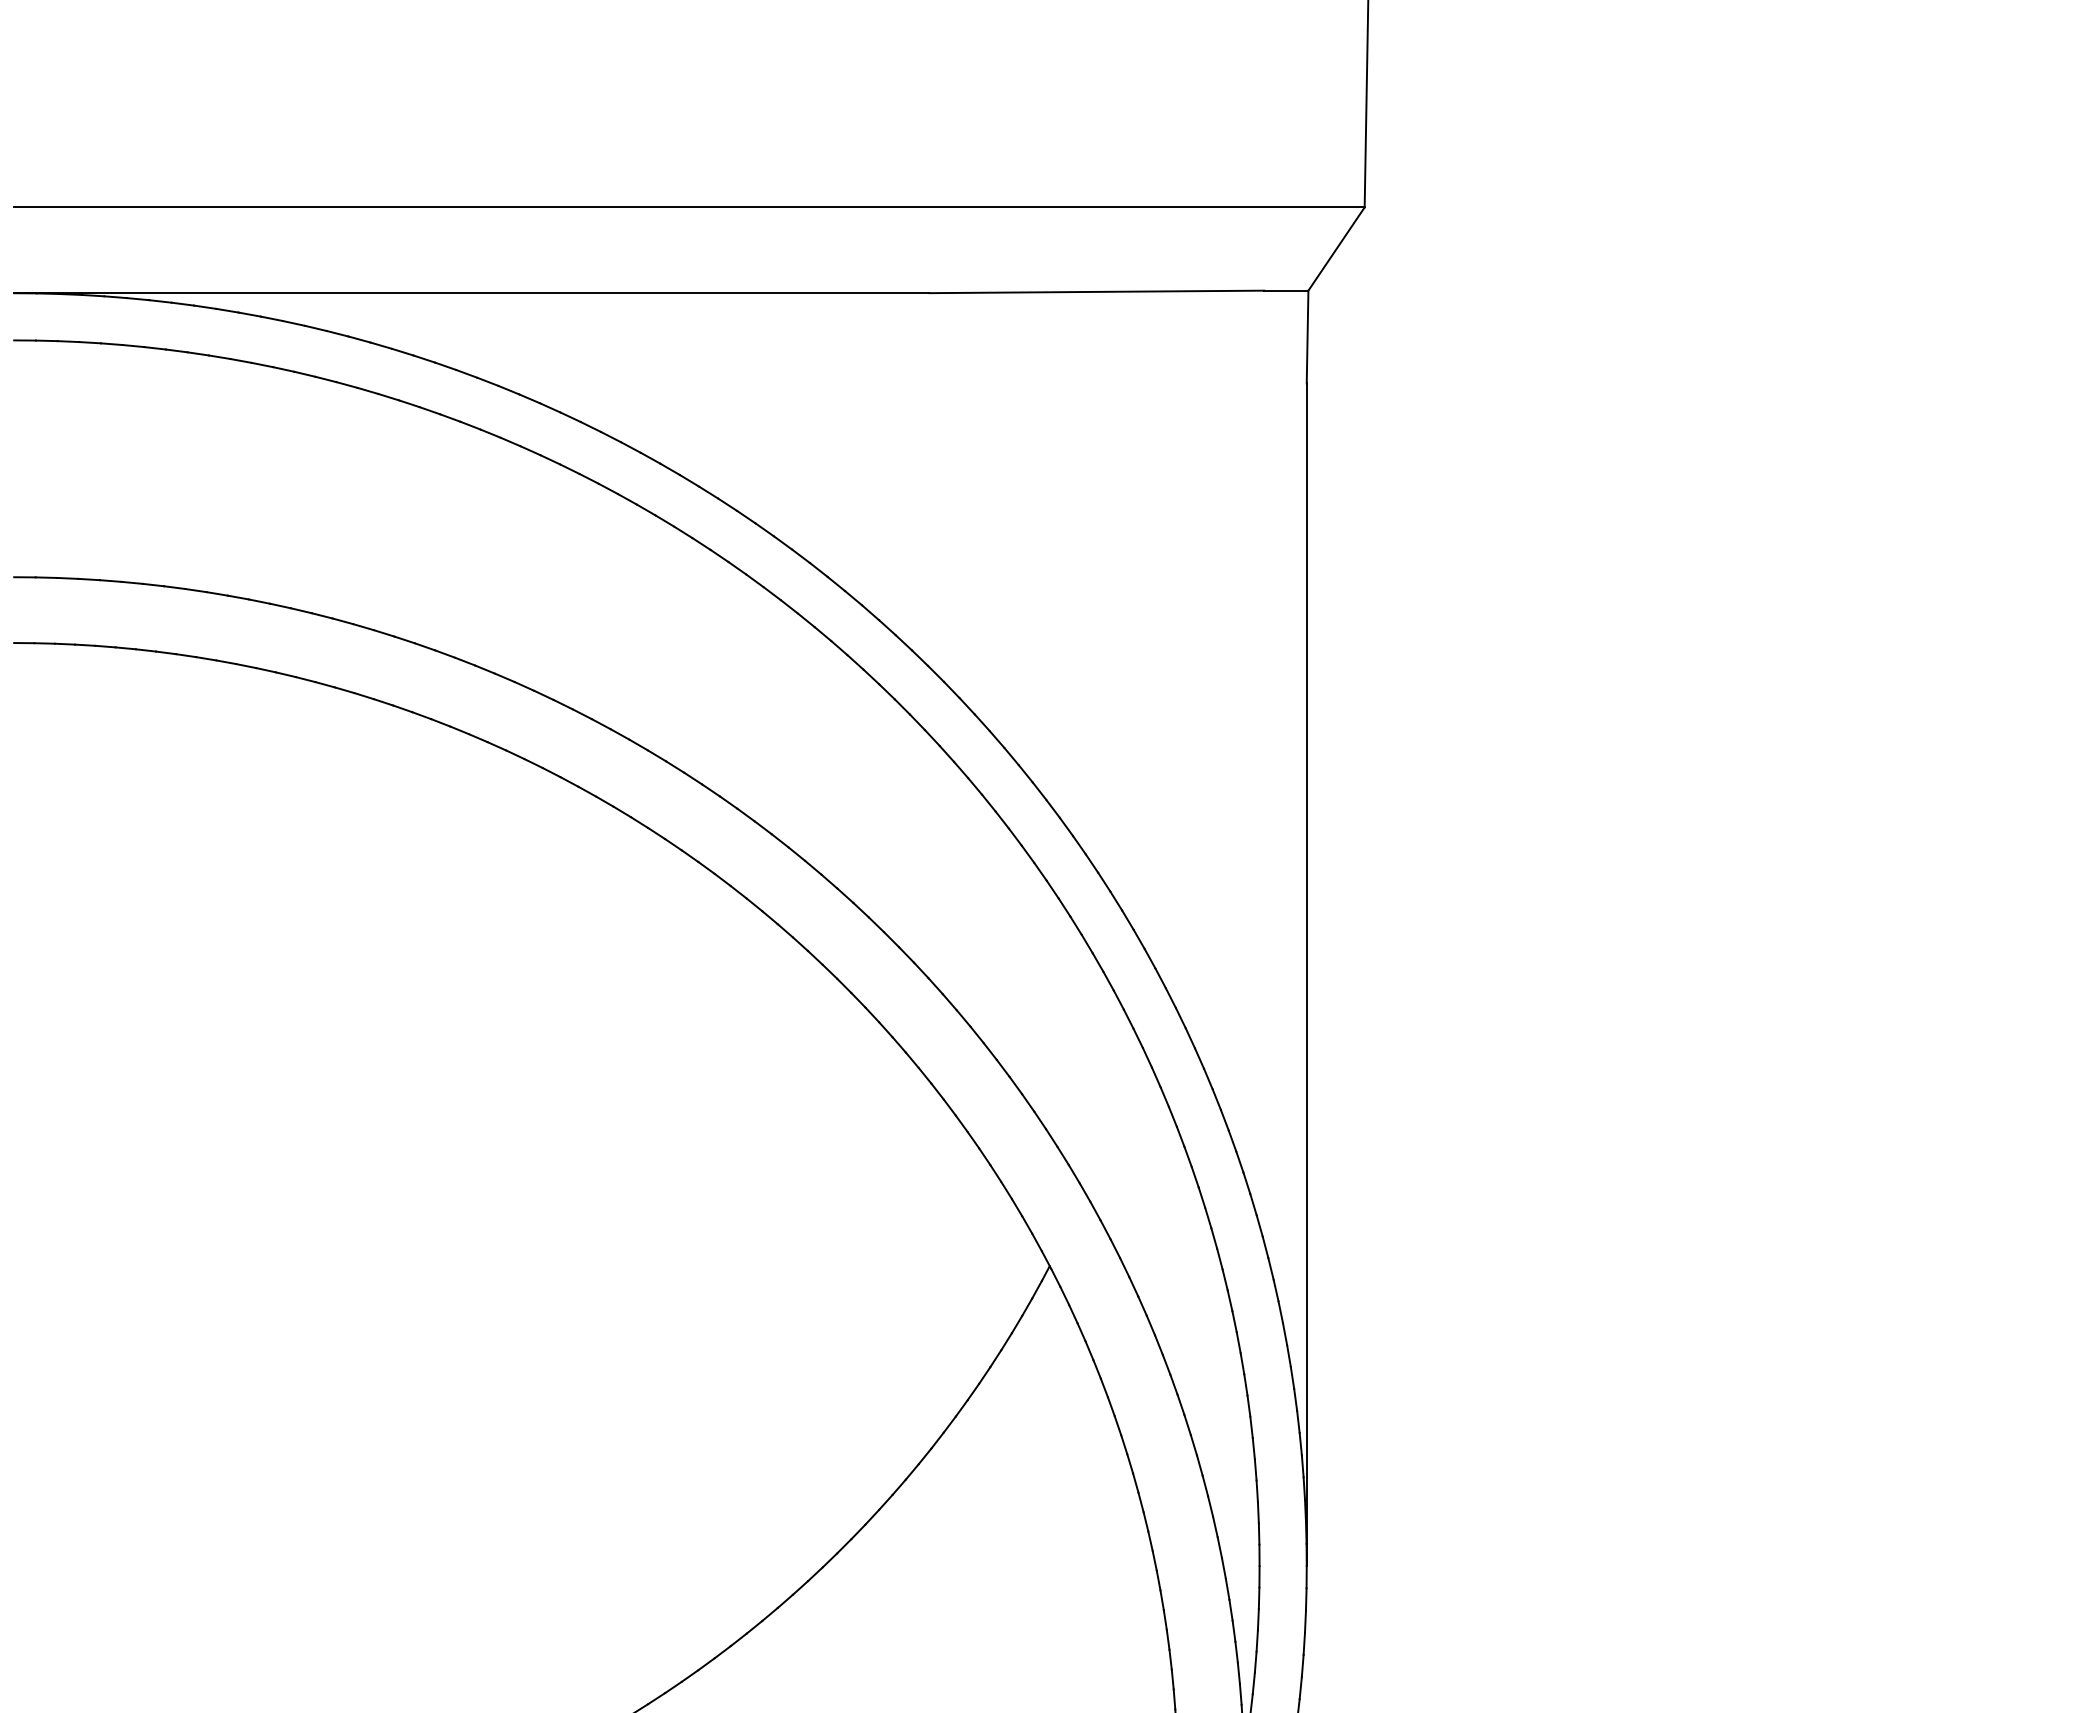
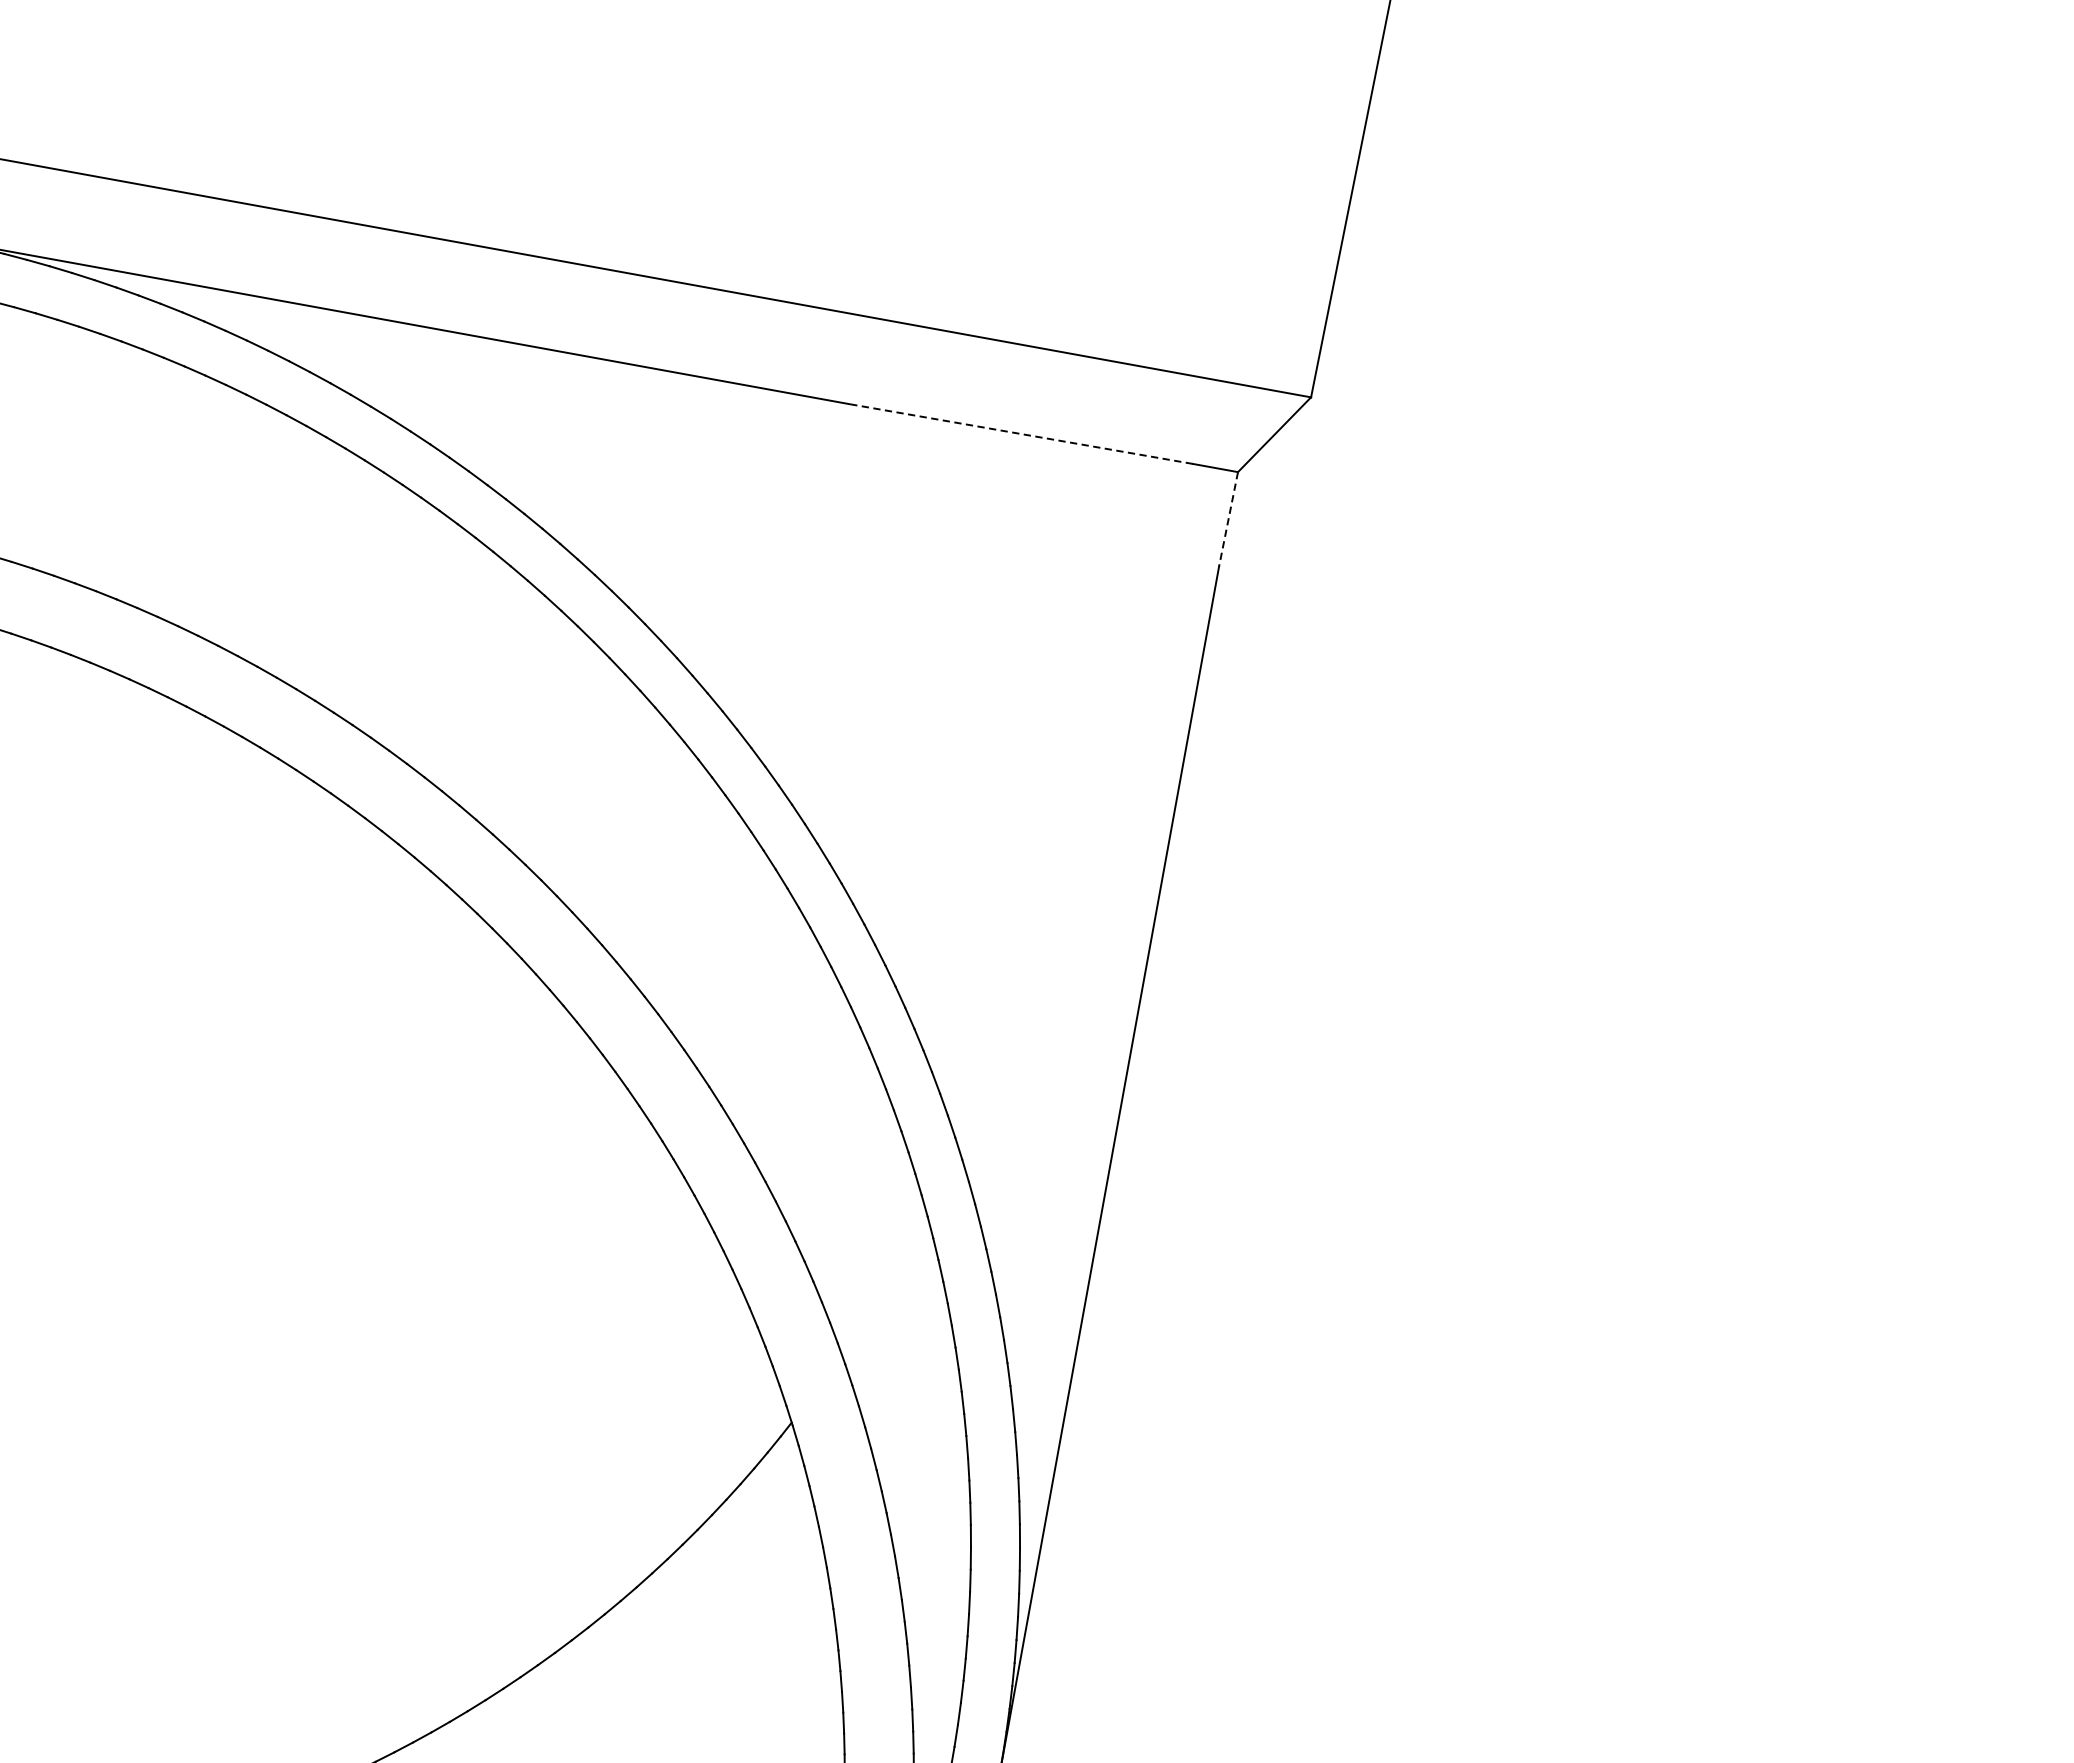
line: (1096, 291) -> (1020, 433), solid -> dashed
line: (1307, 337) -> (1228, 519), solid -> dashed

